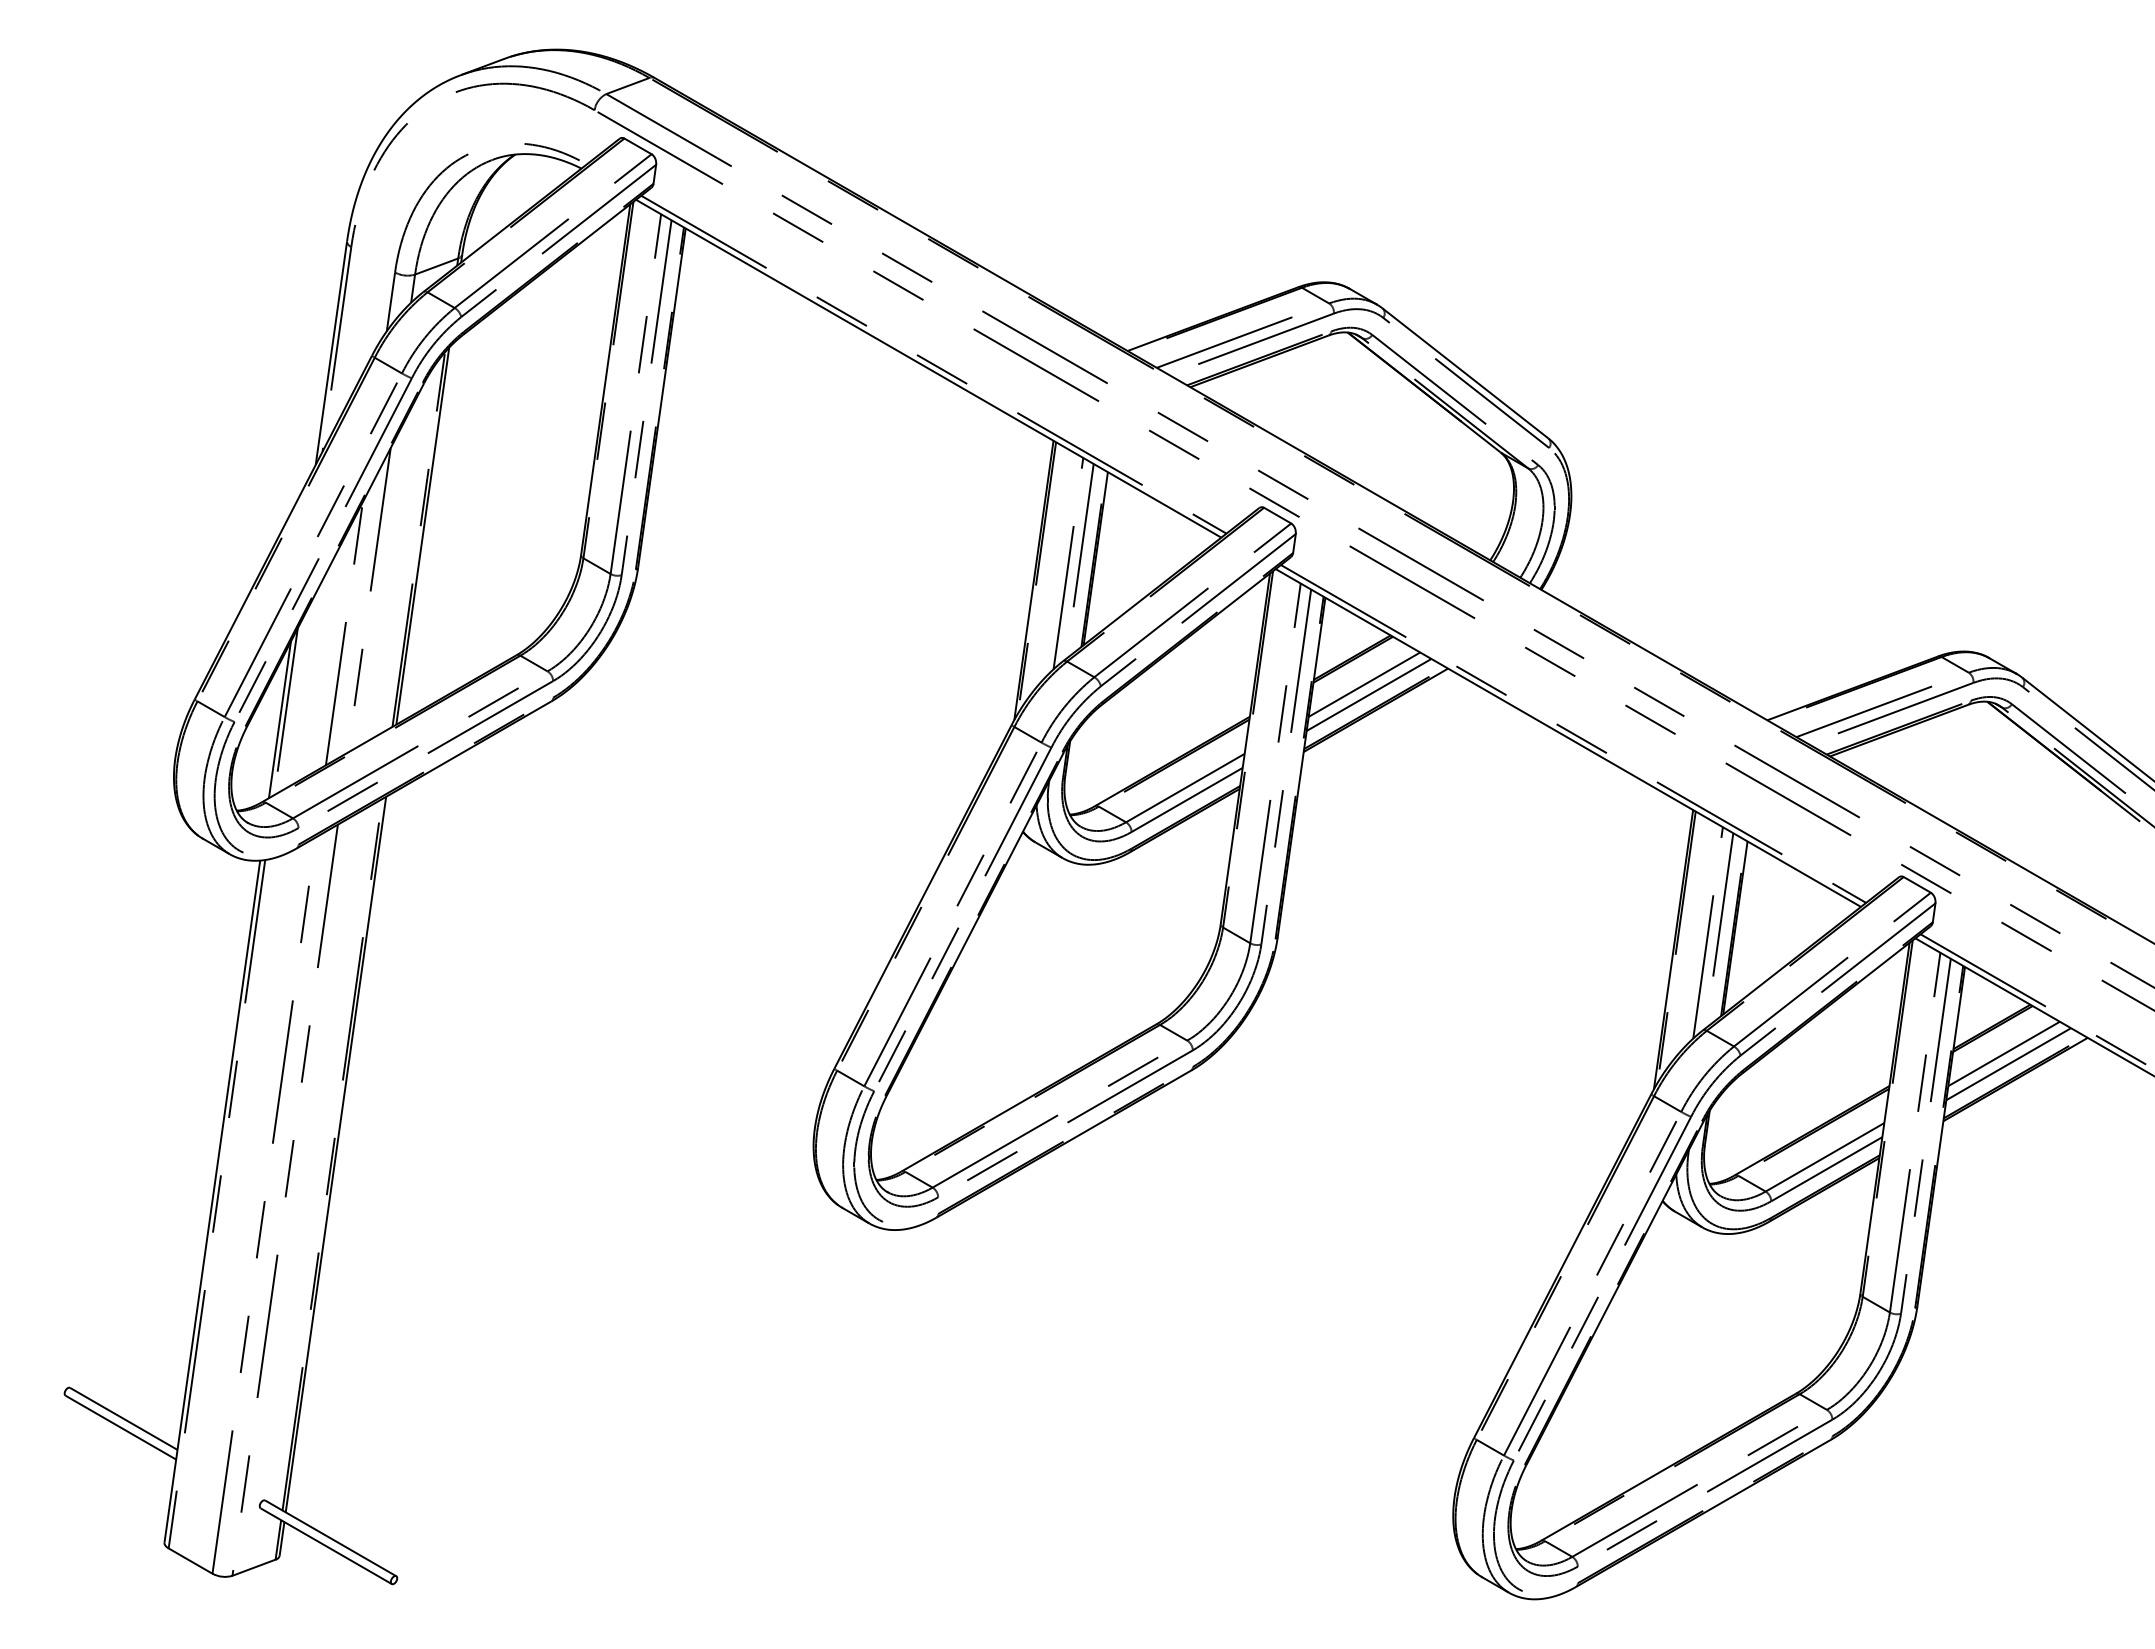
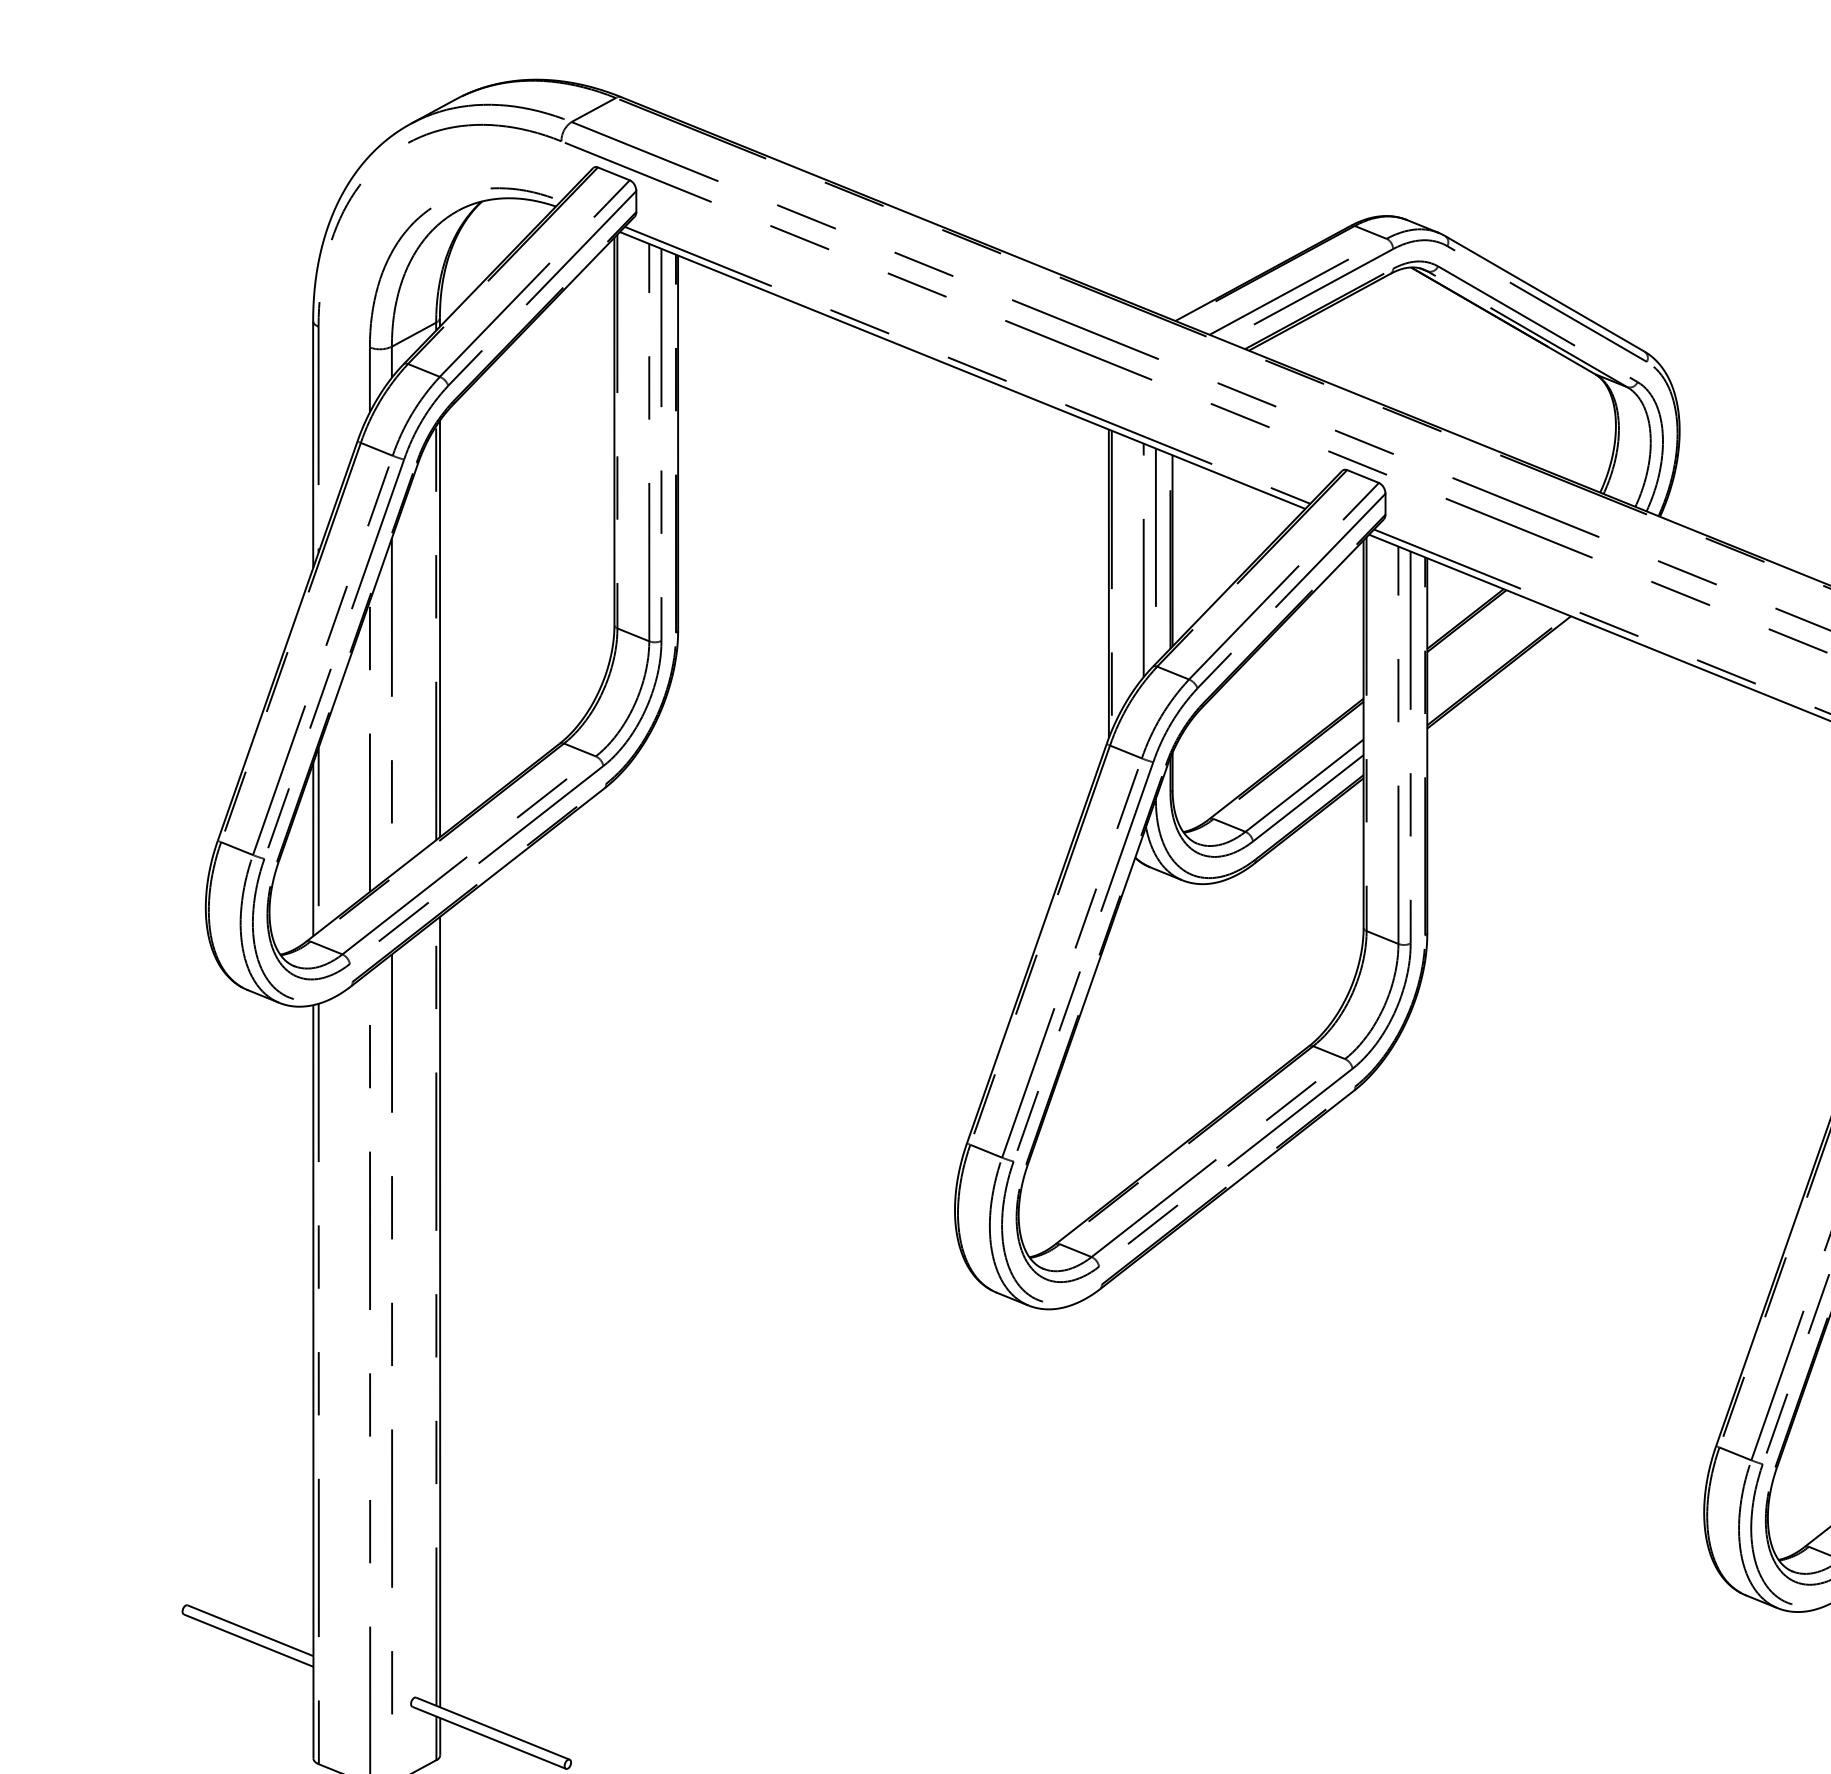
line: (1364, 684) -> (1482, 646), removed
line: (1368, 694) -> (1488, 656), removed

